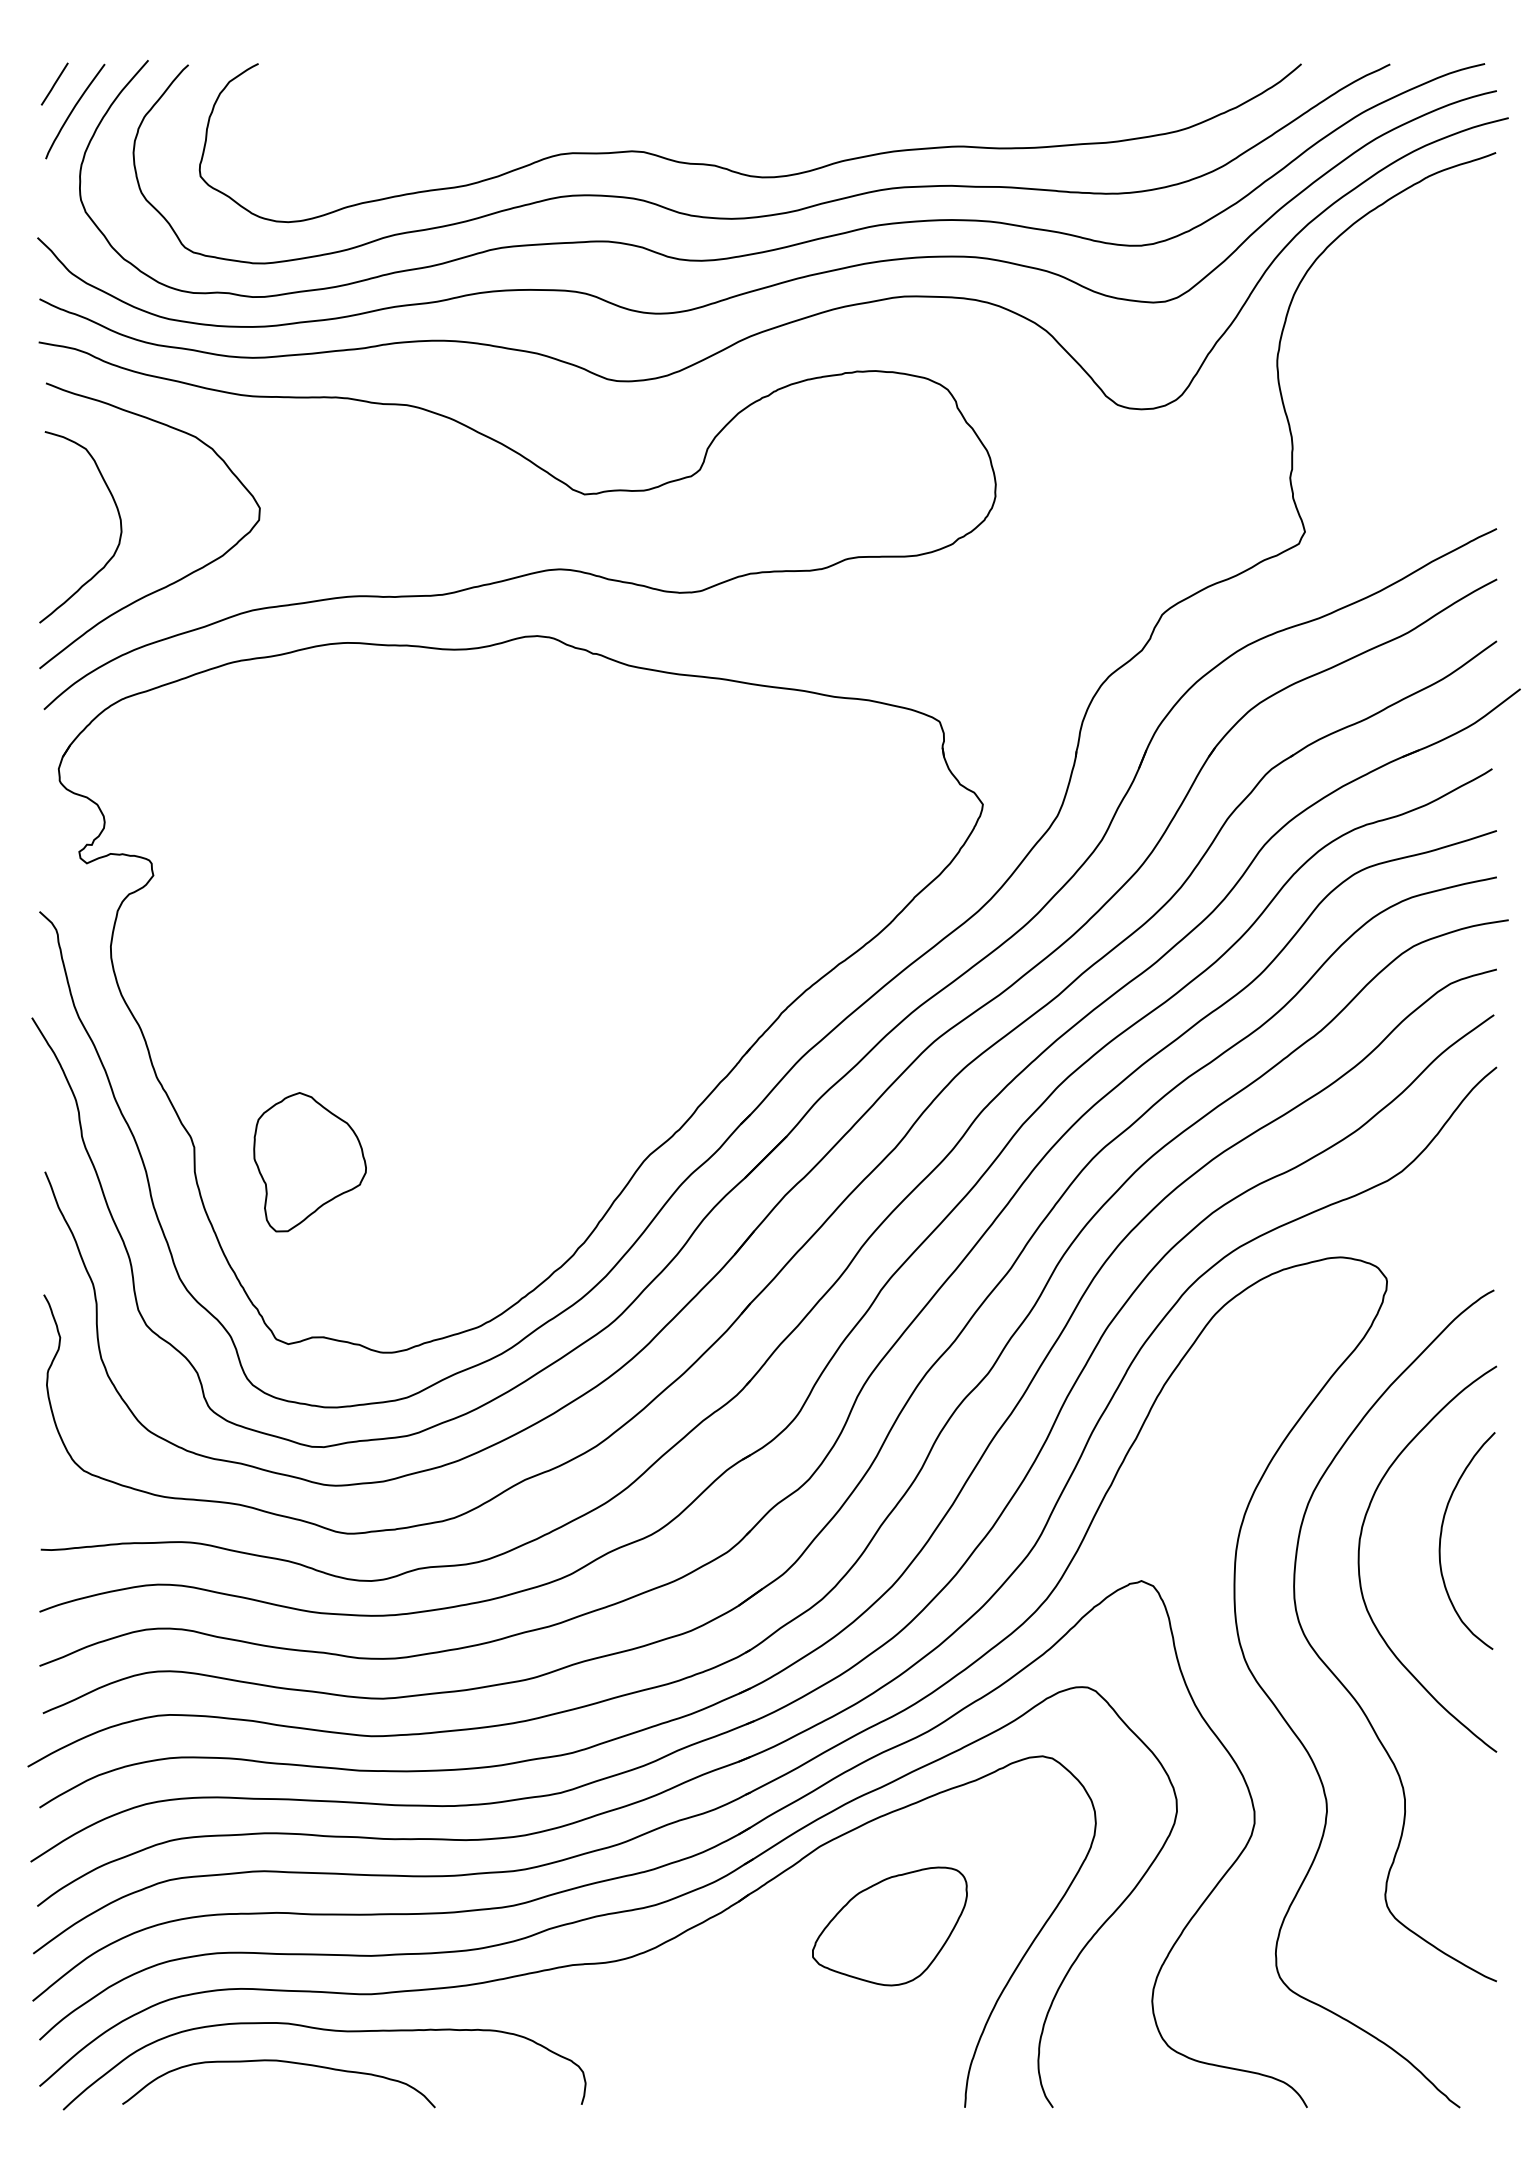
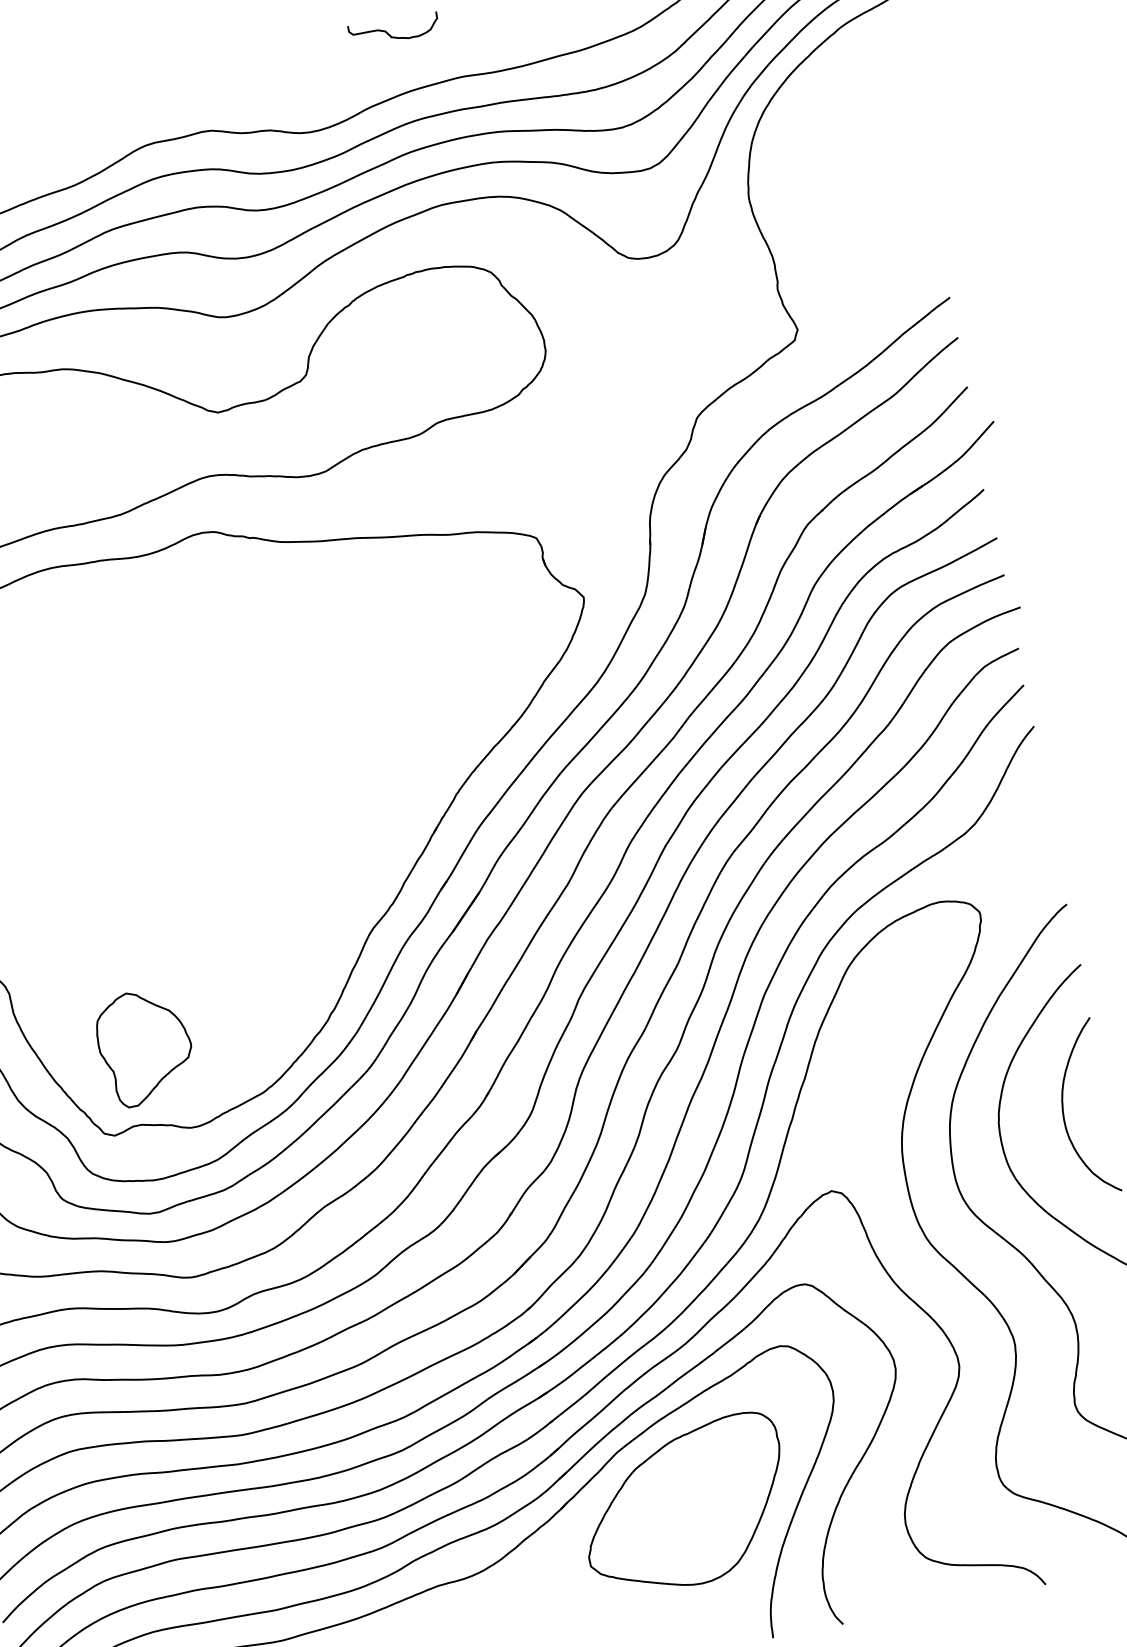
curve: (882, 78) -> (390, 34), added
part: (309, 1162) -> (144, 1047), moved
part: (889, 1926) -> (684, 1505), size x1.67

